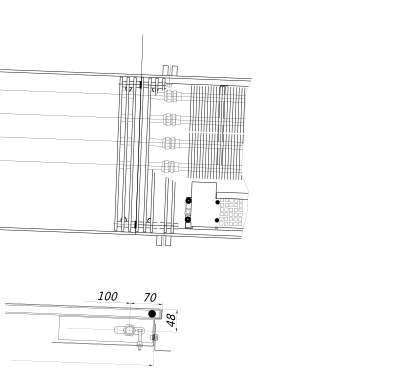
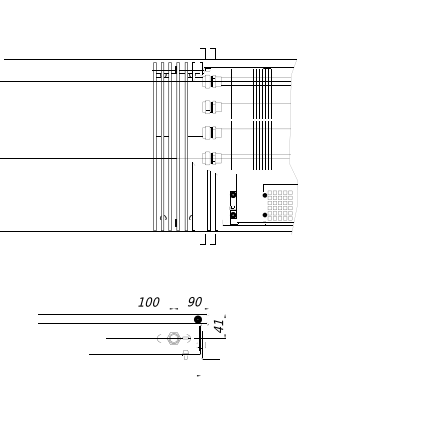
text: (146, 297) -> (191, 301), 70 -> 90
text: (170, 316) -> (218, 321), 48 -> 41

